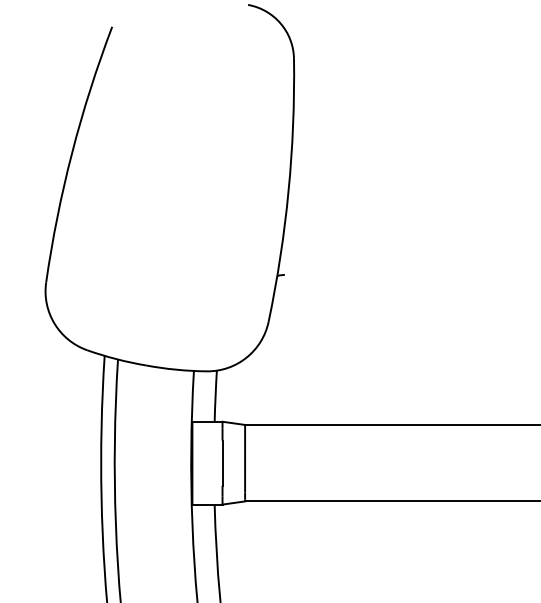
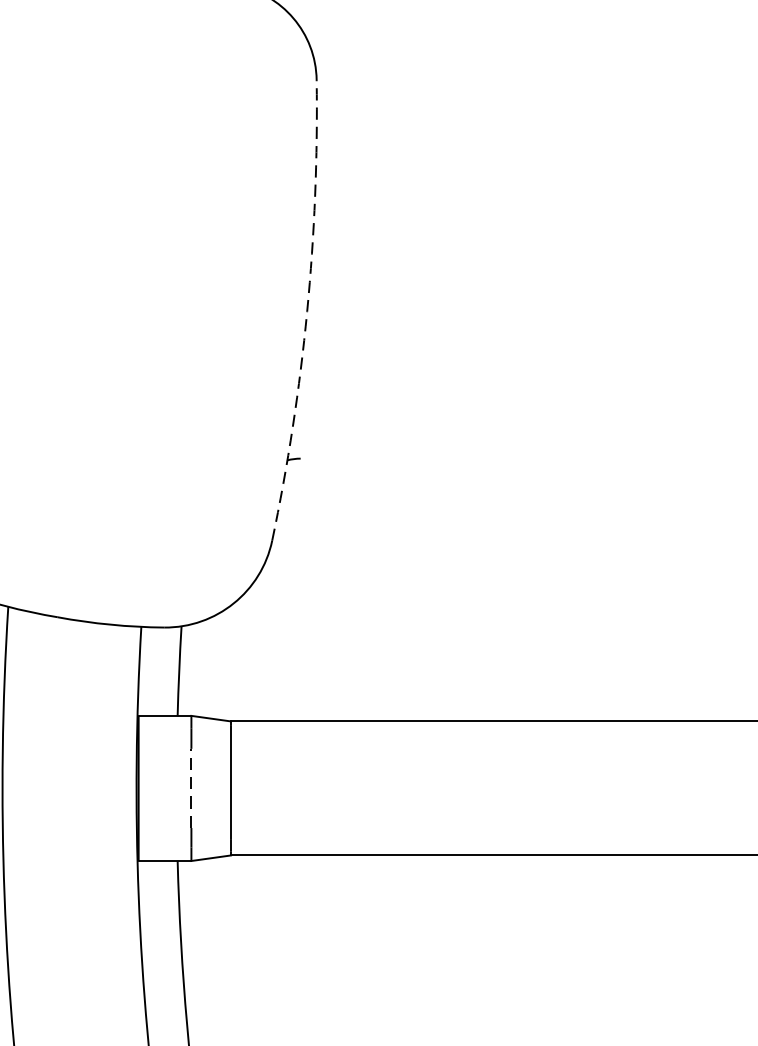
arc: (288, 191) -> (307, 312), solid -> dashed
line: (222, 463) -> (191, 789), solid -> dashed

